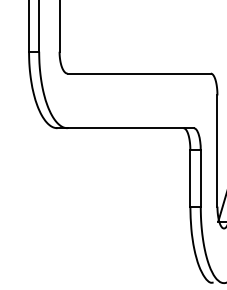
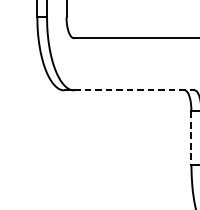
line: (131, 128) -> (135, 90), solid -> dashed
line: (190, 178) -> (191, 138), solid -> dashed

